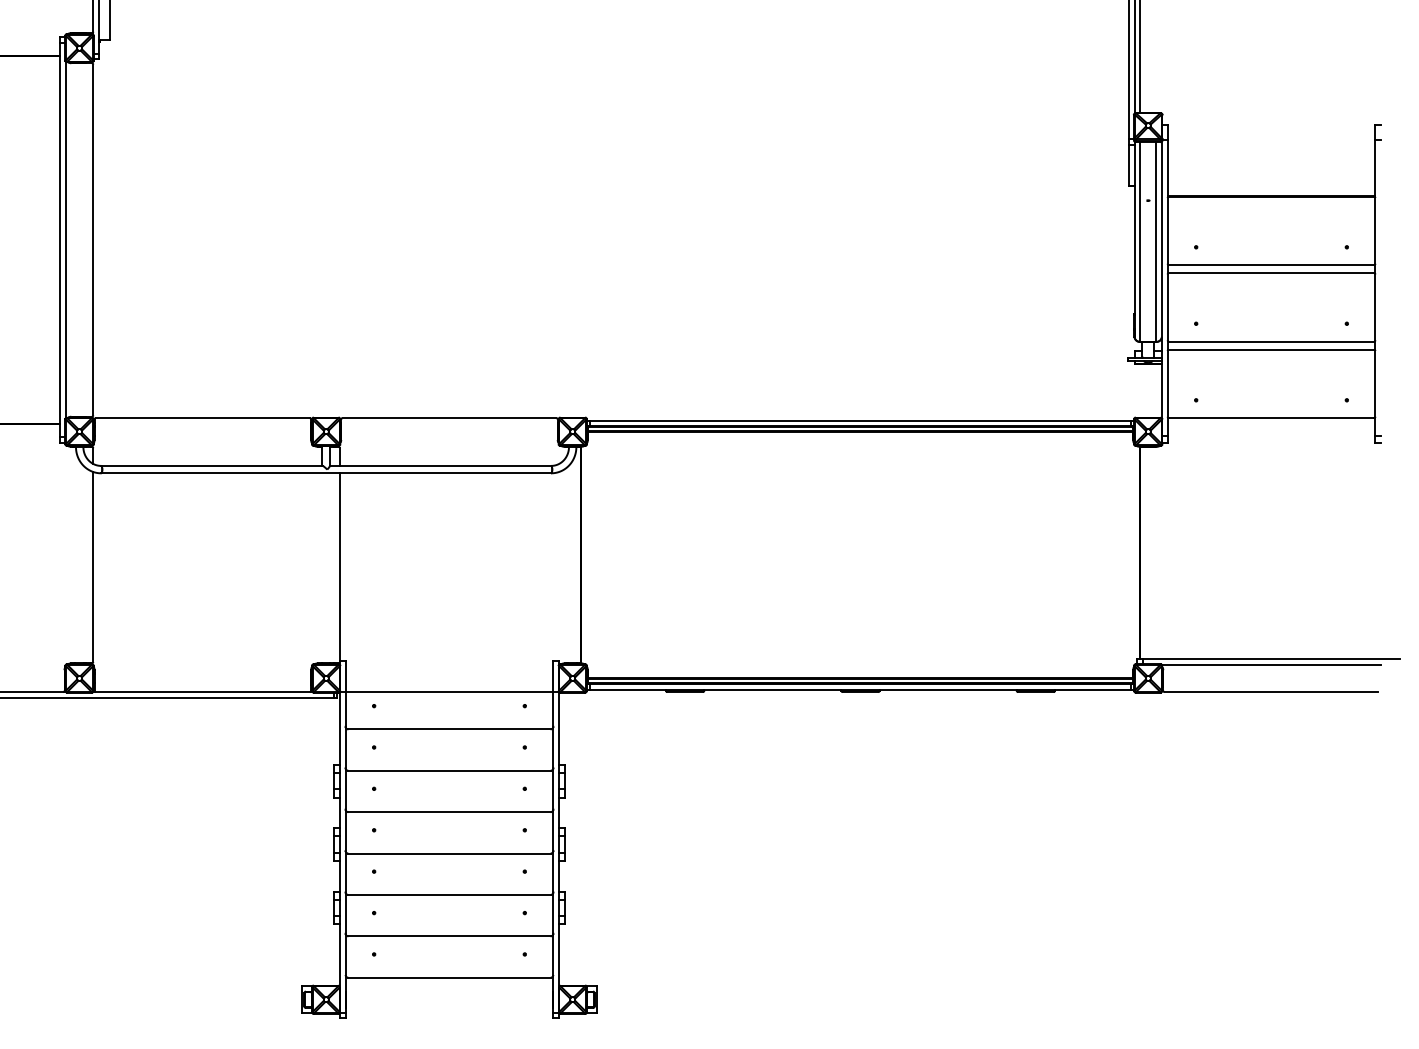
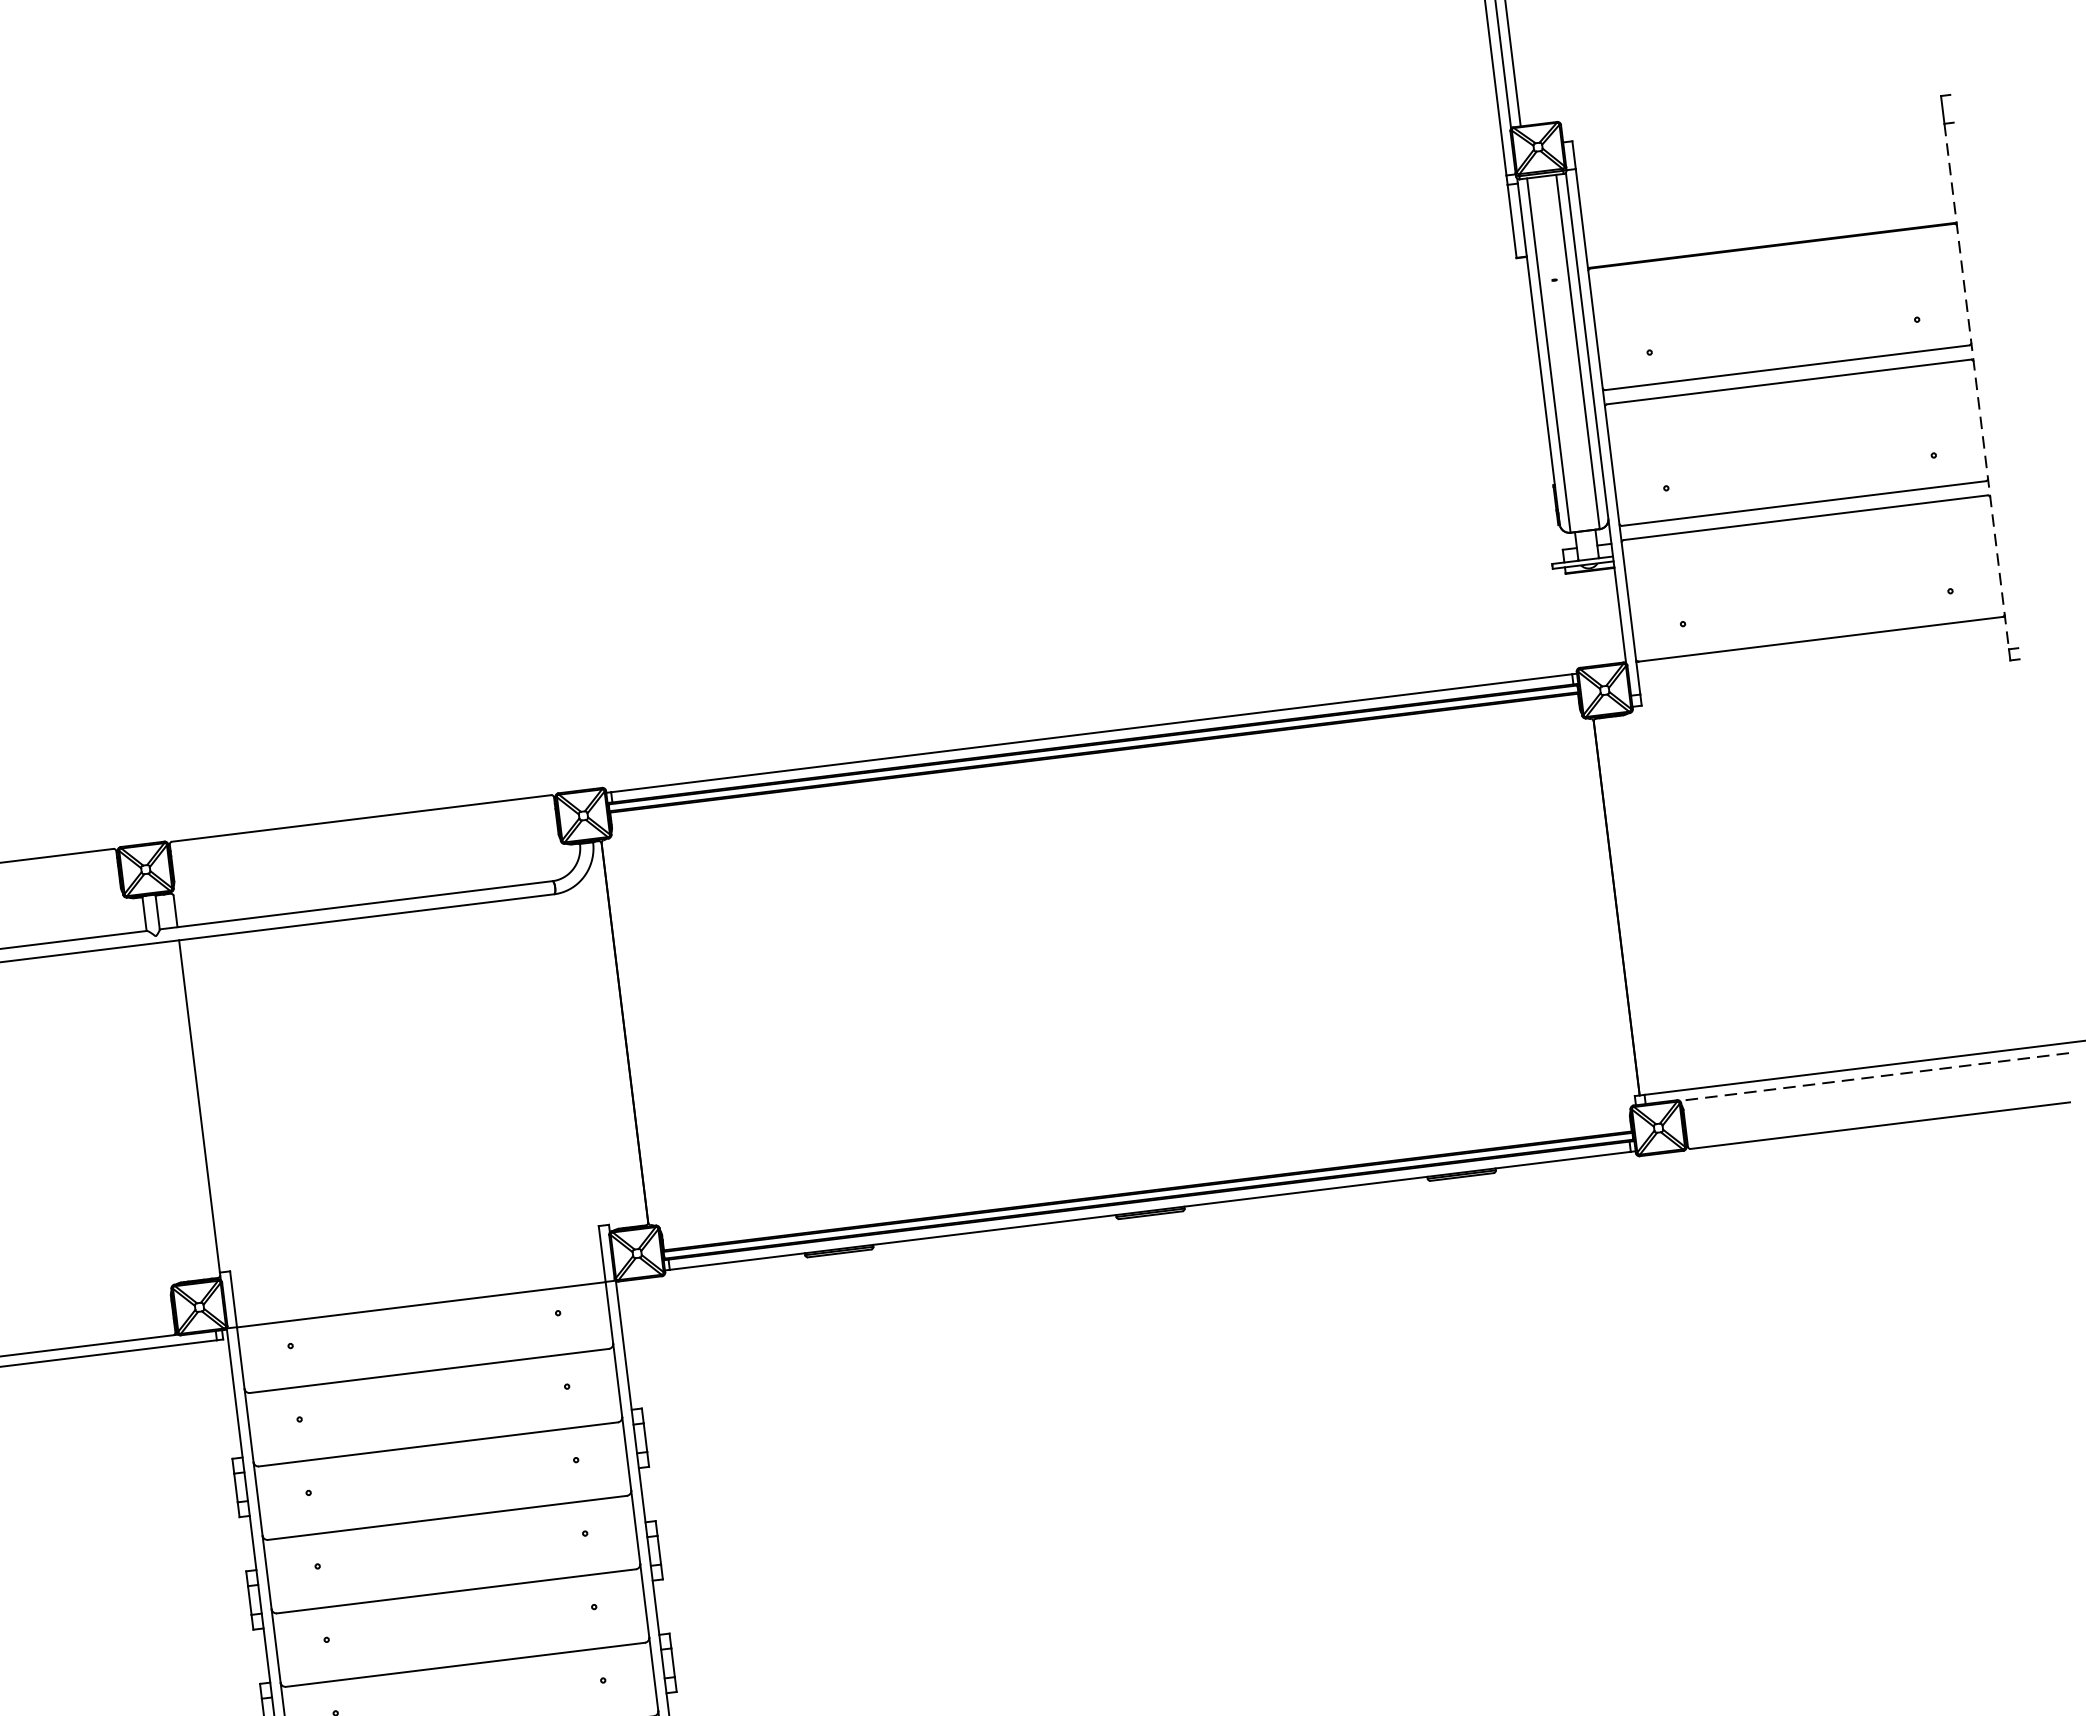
line: (1375, 288) -> (1976, 386), solid -> dashed
line: (1271, 664) -> (1874, 1076), solid -> dashed

